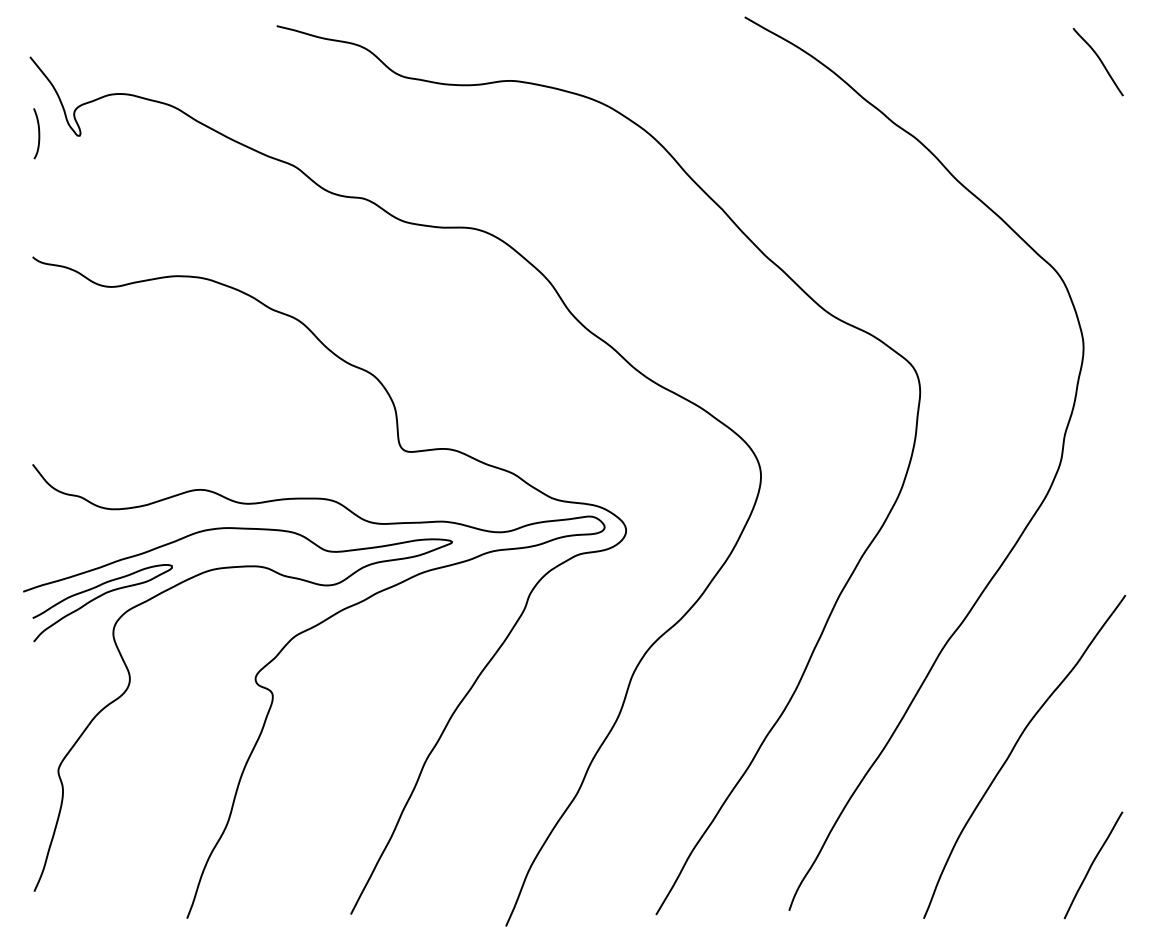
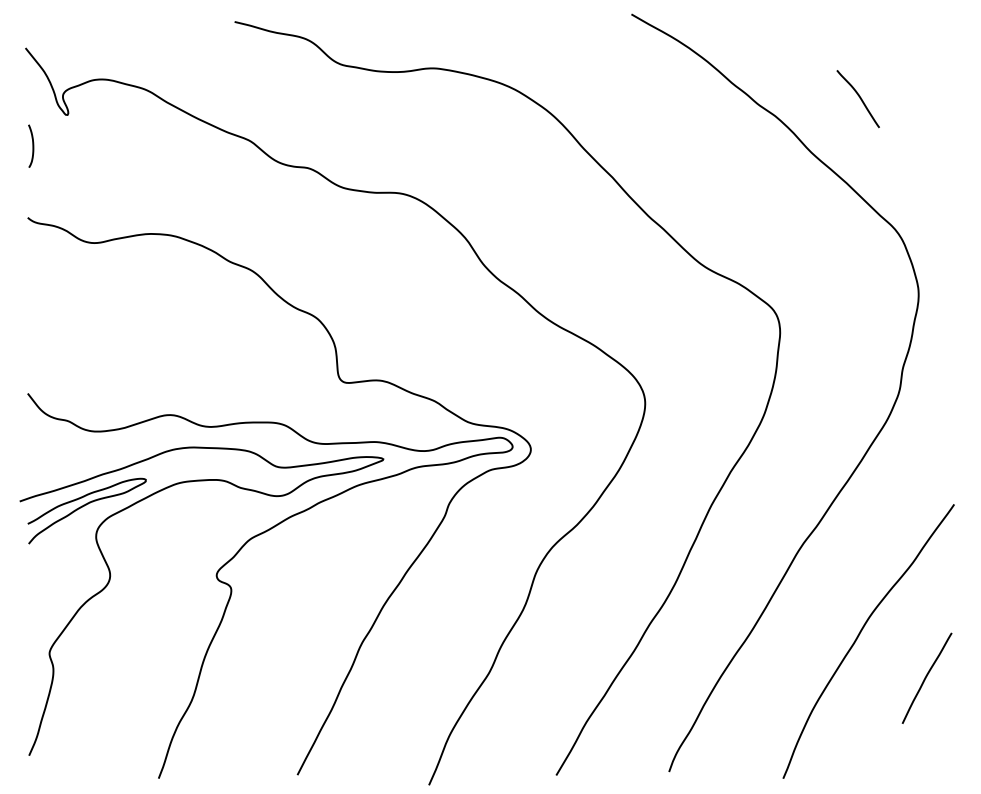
curve: (1099, 60) -> (859, 97), moved
curve: (38, 133) -> (32, 146), moved
curve: (1092, 865) -> (926, 678), moved

